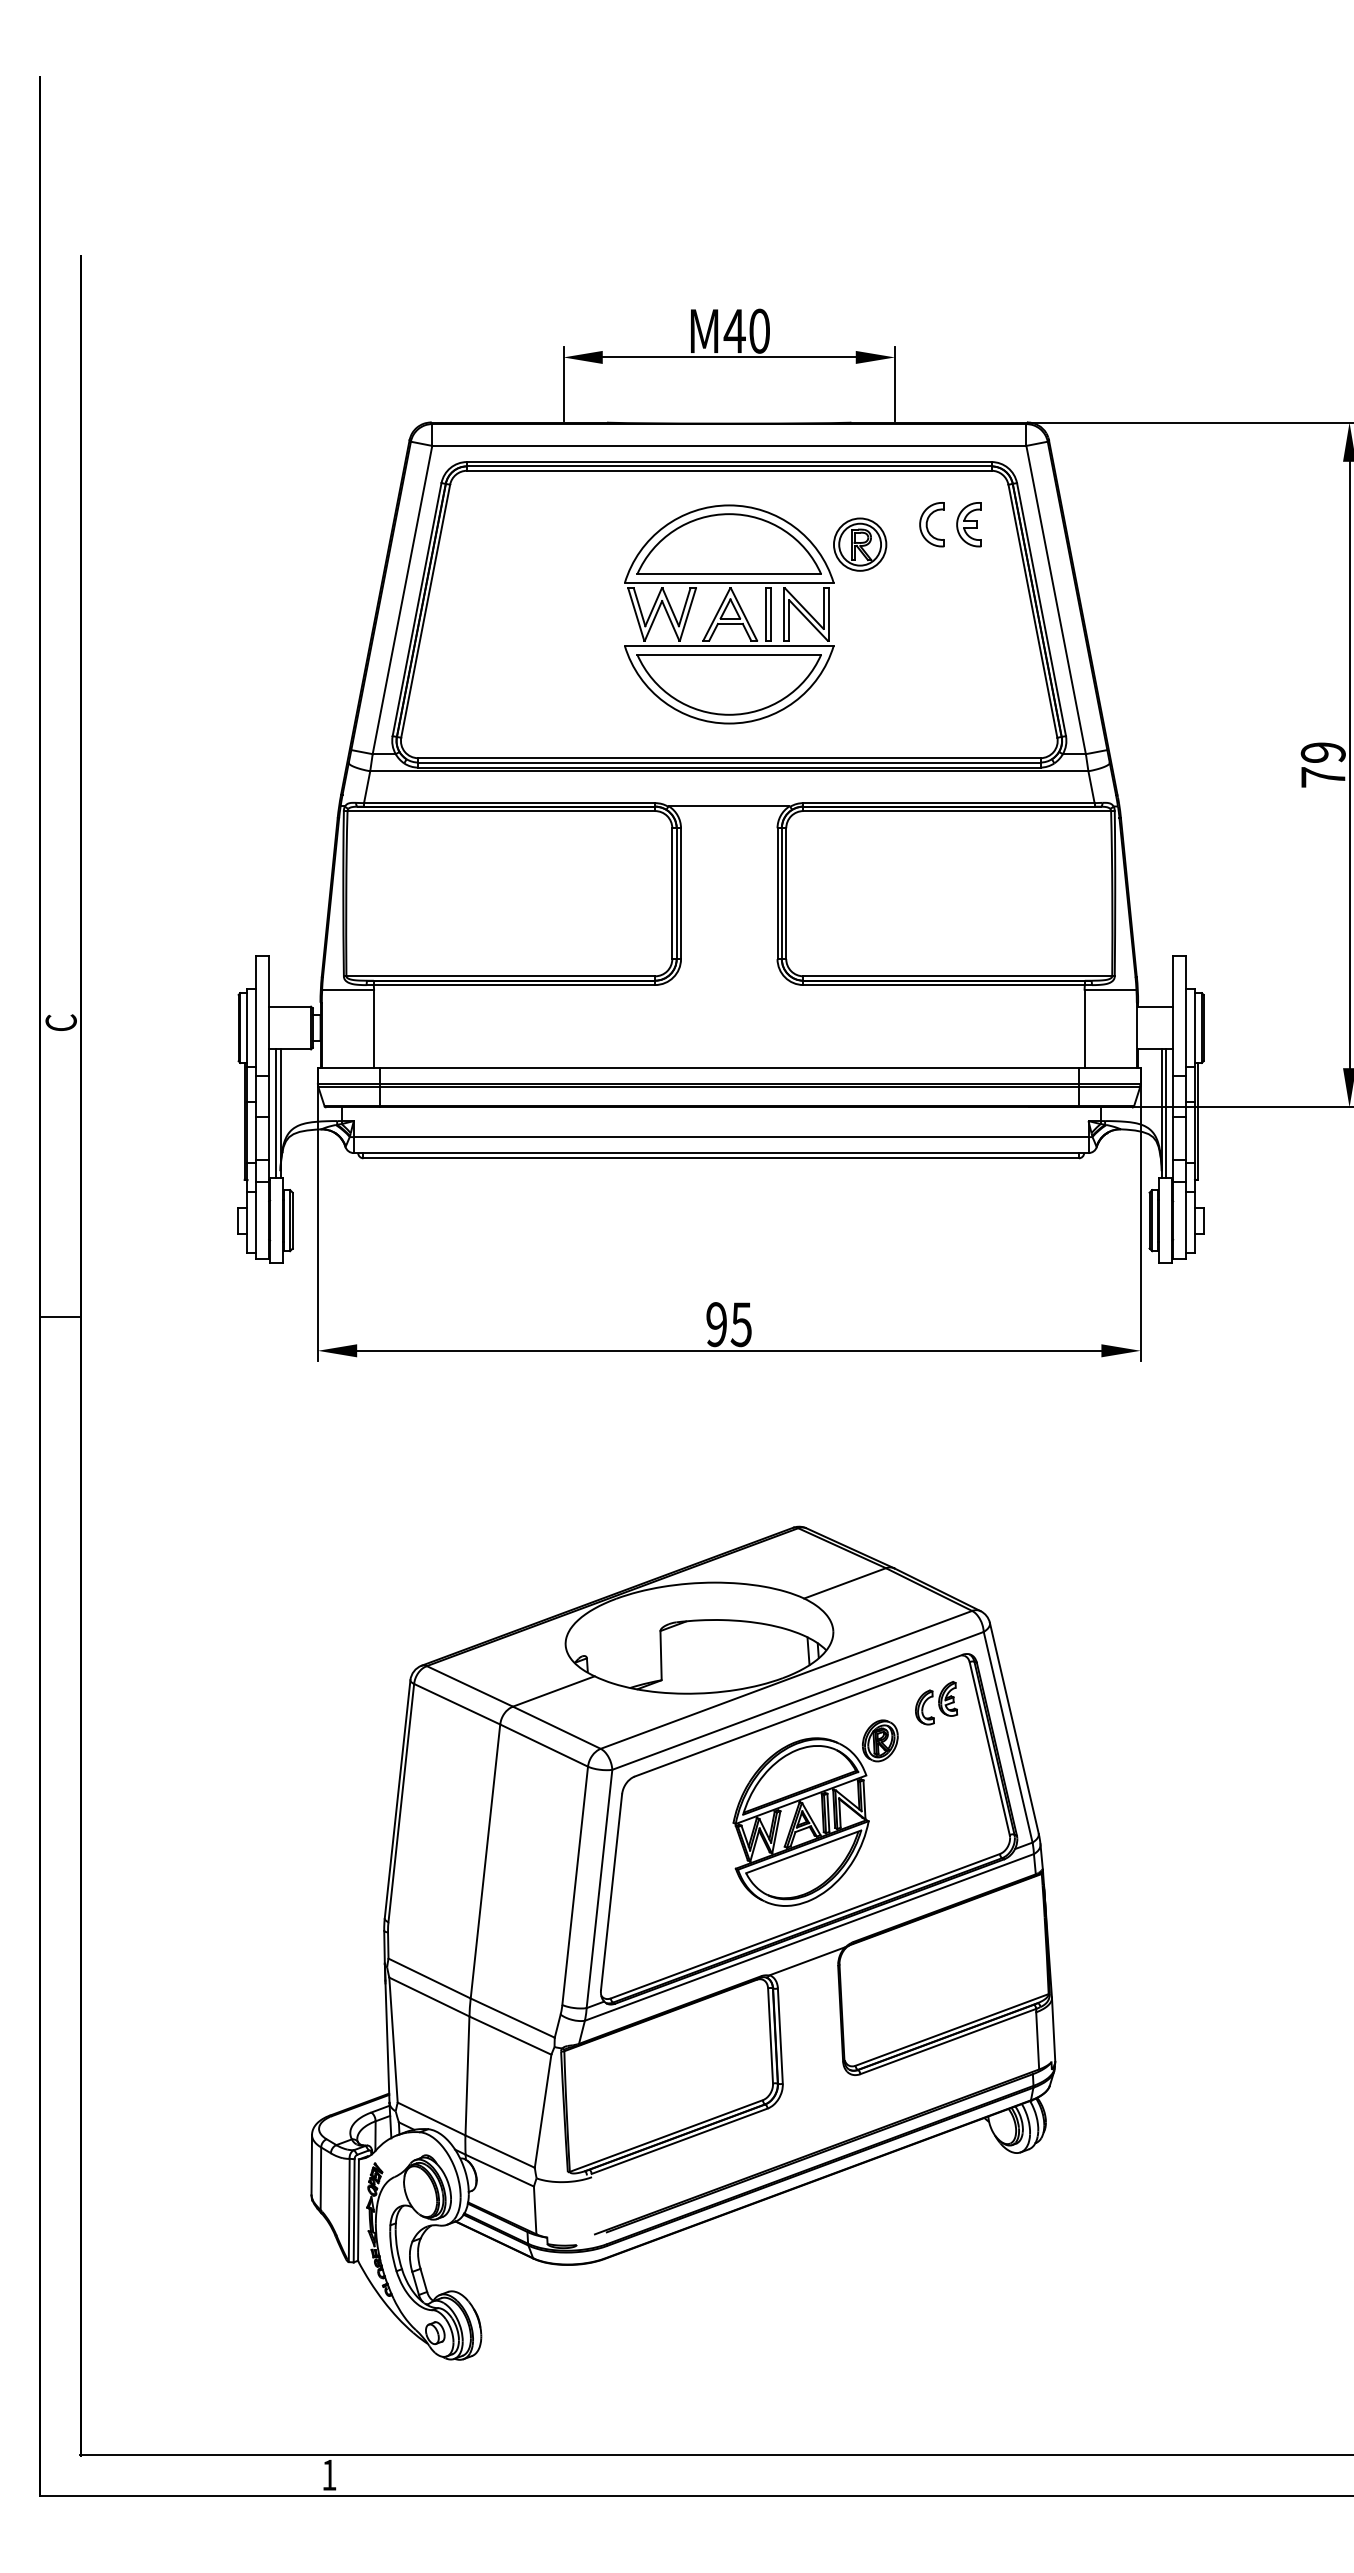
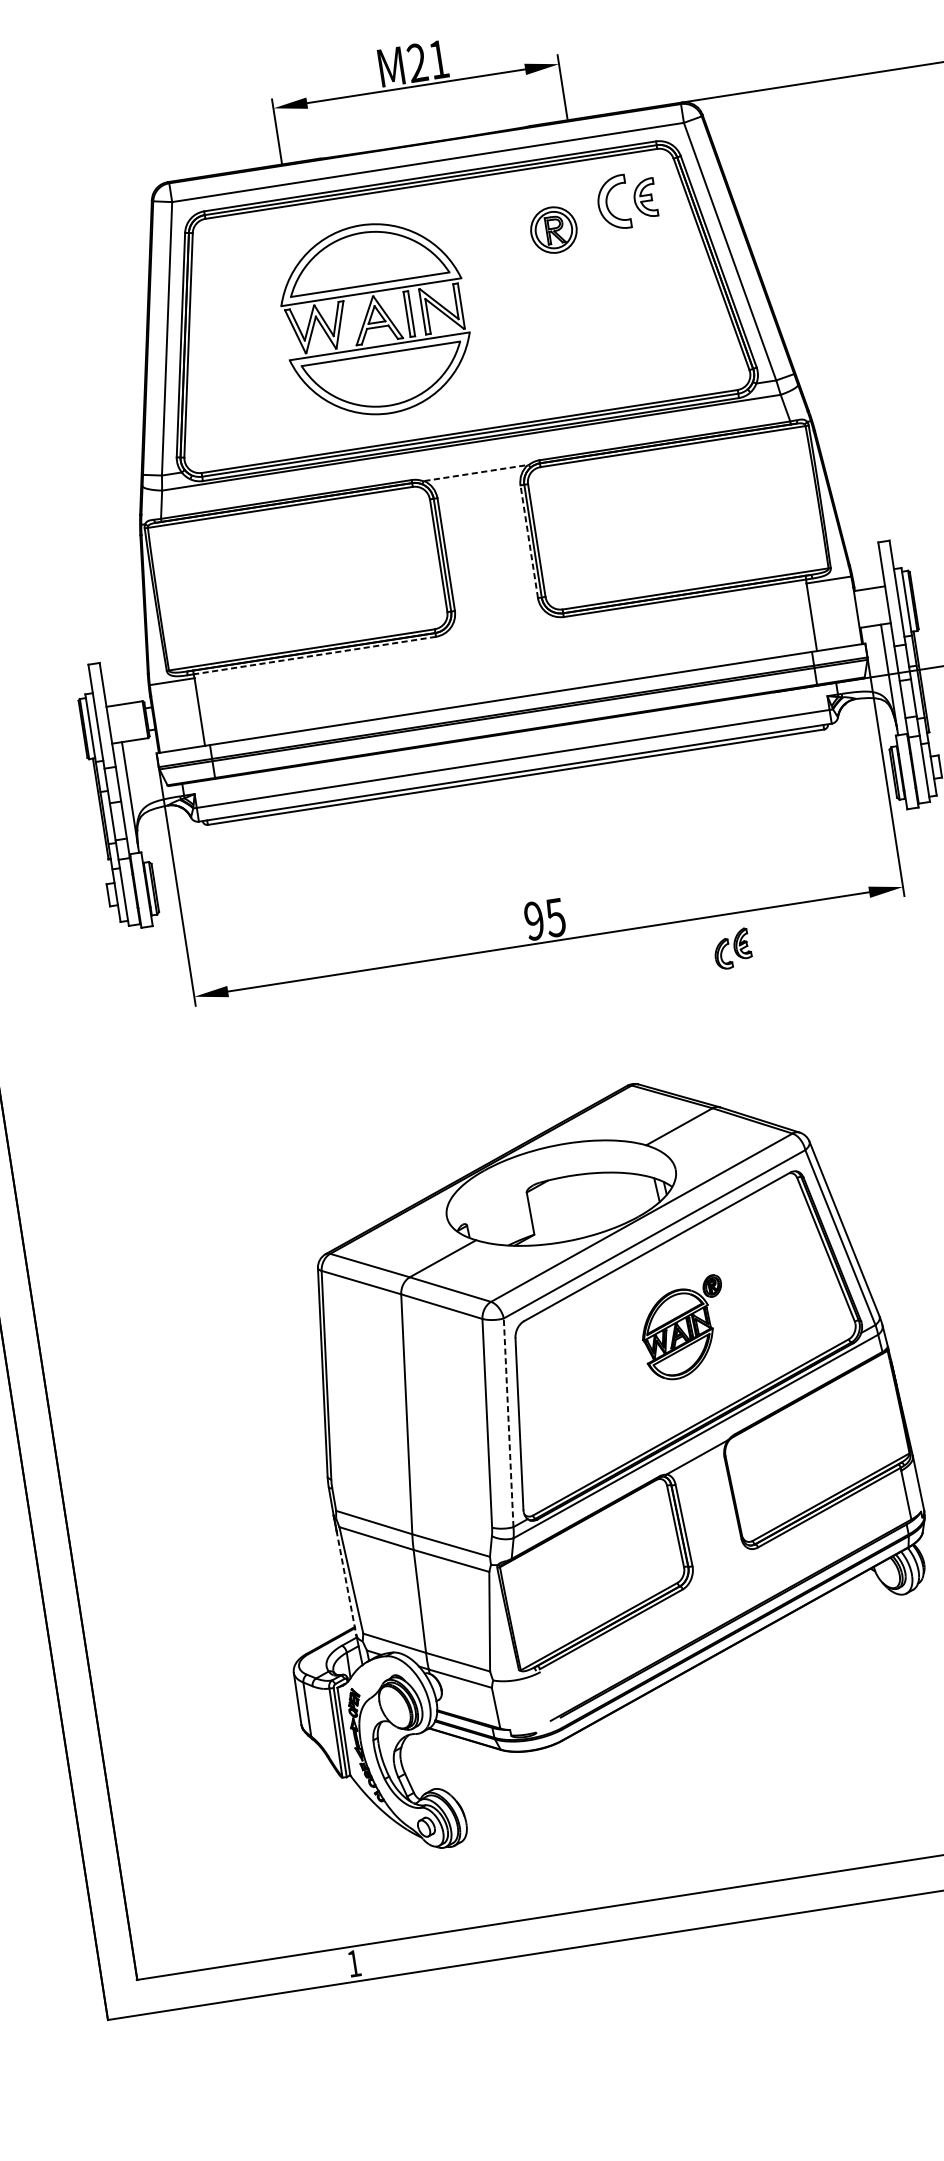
text: (746, 330) -> (427, 60), M40 -> M21
part: (931, 524) -> (612, 203), size x1.4
part: (729, 614) -> (375, 319), moved
line: (729, 806) -> (476, 473), solid -> dashed
line: (777, 893) -> (529, 541), solid -> dashed
line: (514, 985) -> (314, 655), solid -> dashed
line: (276, 1113) -> (127, 797), removed
line: (1166, 1113) -> (893, 679), removed
part: (936, 1703) -> (732, 949), moved
part: (815, 1812) -> (684, 1328), size x0.6
line: (599, 1888) -> (508, 1422), solid -> dashed
line: (387, 2042) -> (346, 1583), solid -> dashed

